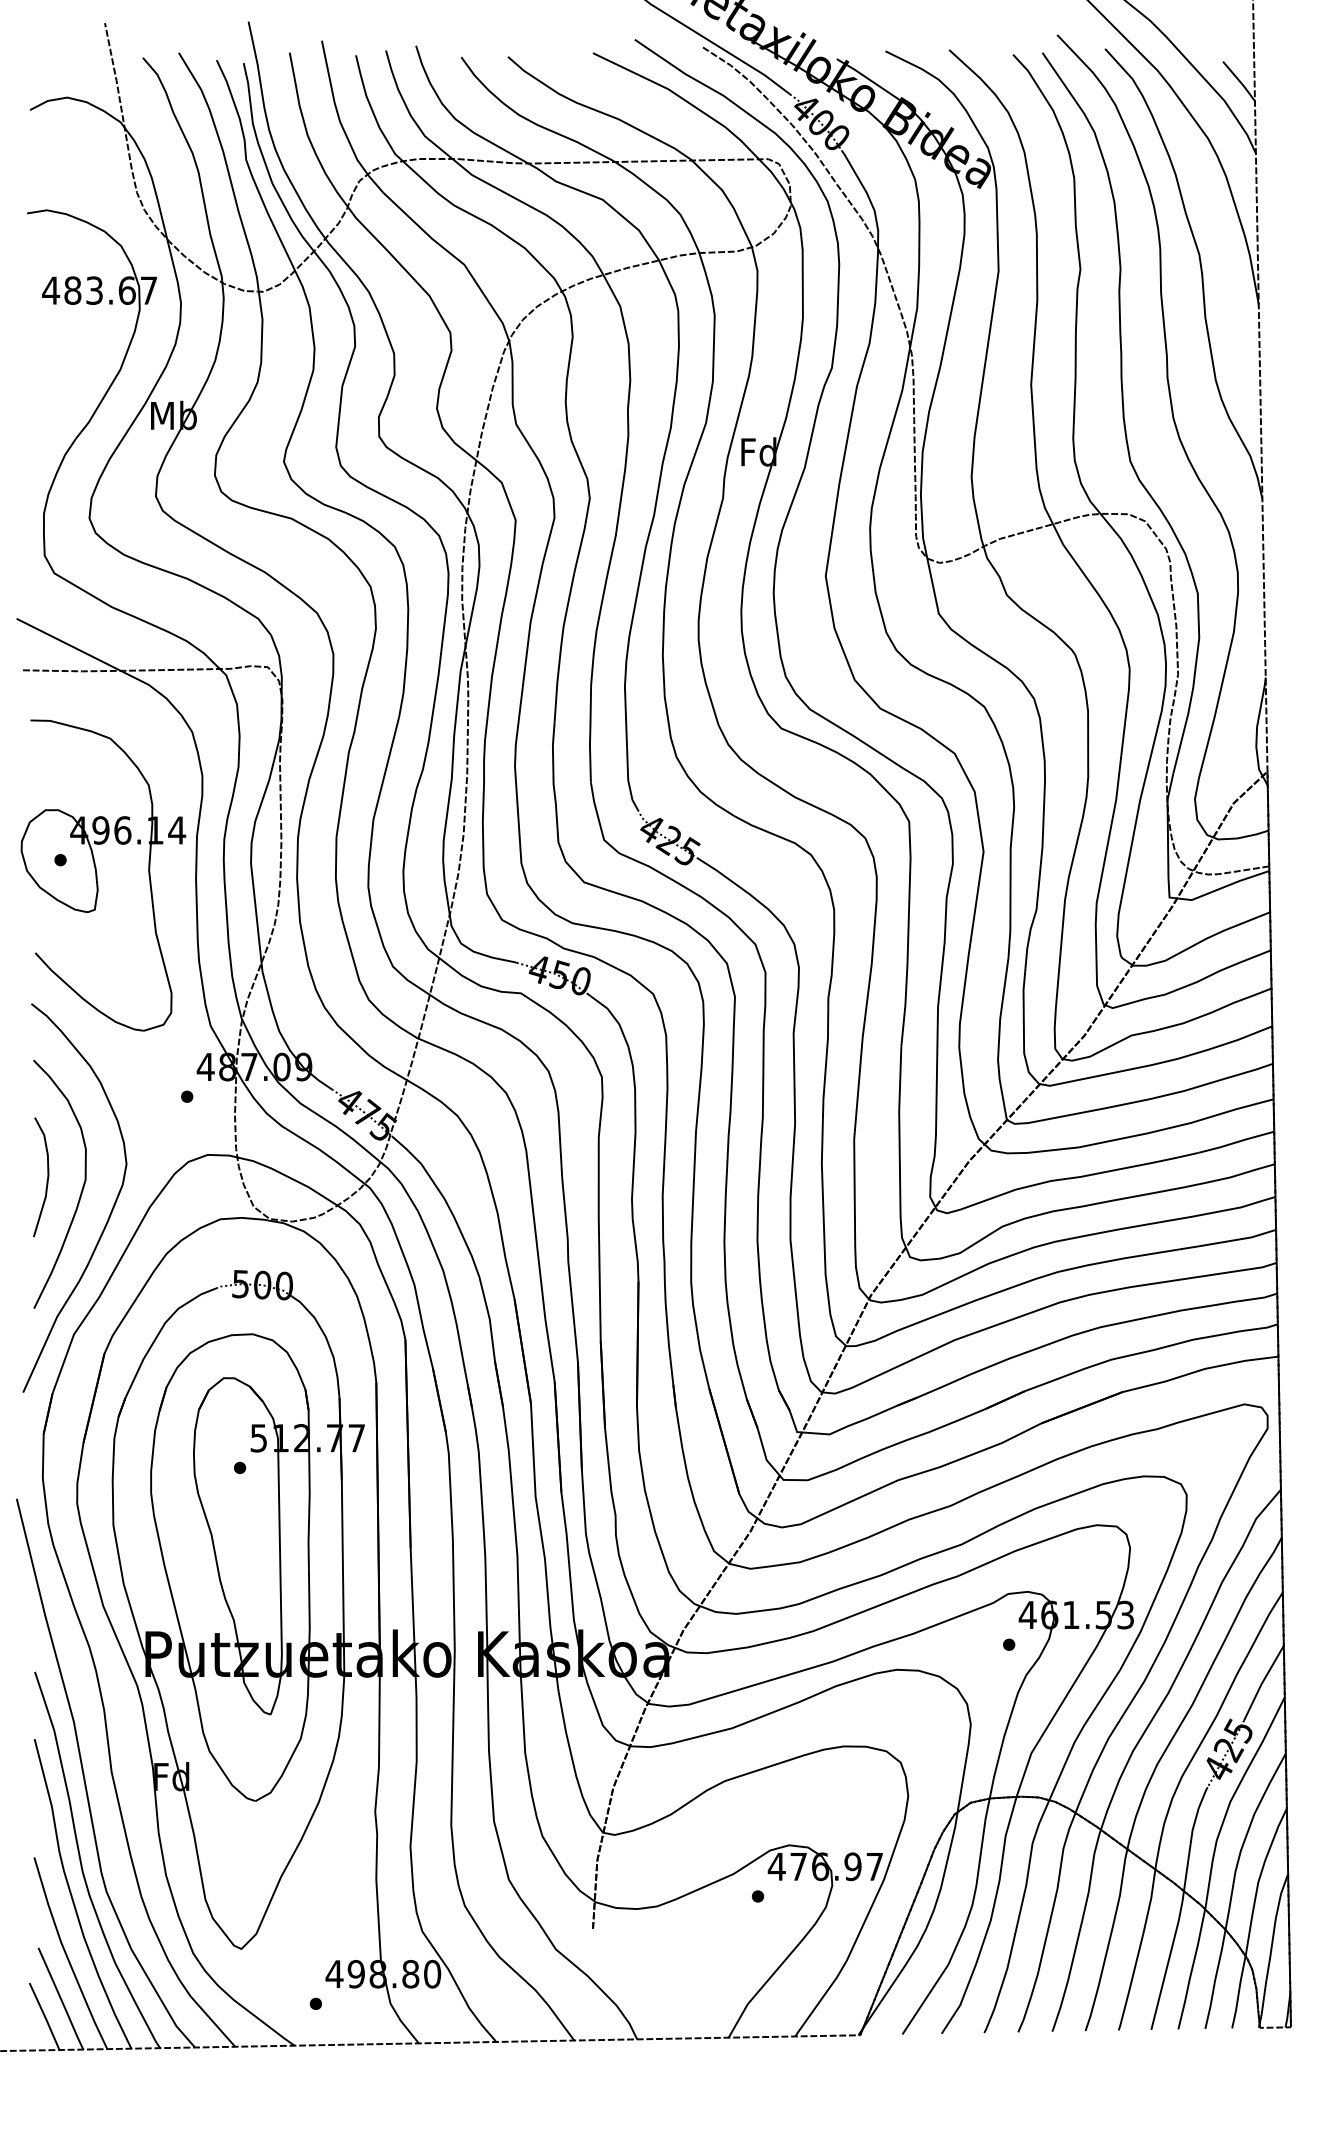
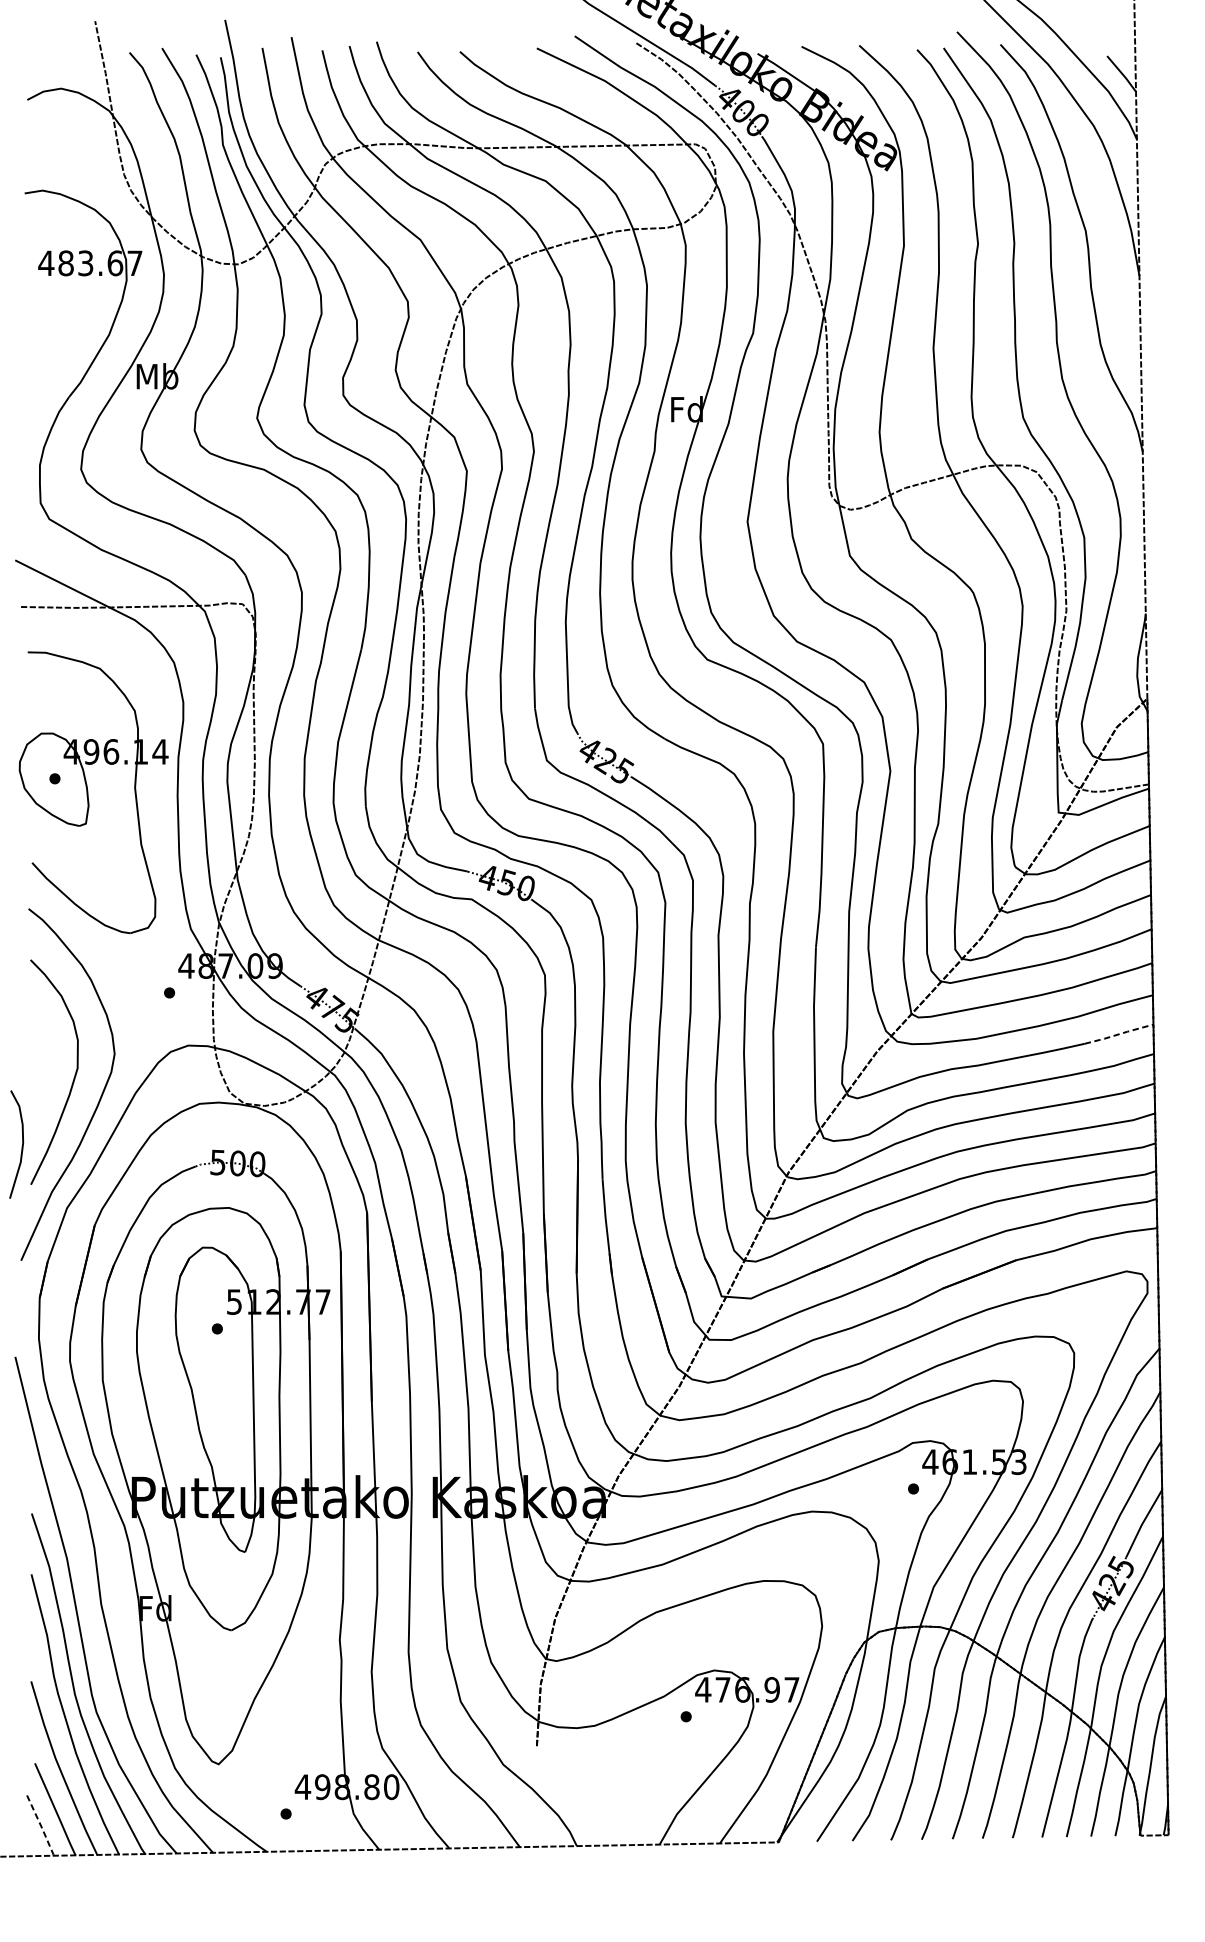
line: (1236, 1142) -> (1119, 1034), solid -> dashed
curve: (46, 1180) -> (21, 1147), moved
line: (45, 2017) -> (41, 1826), solid -> dashed

